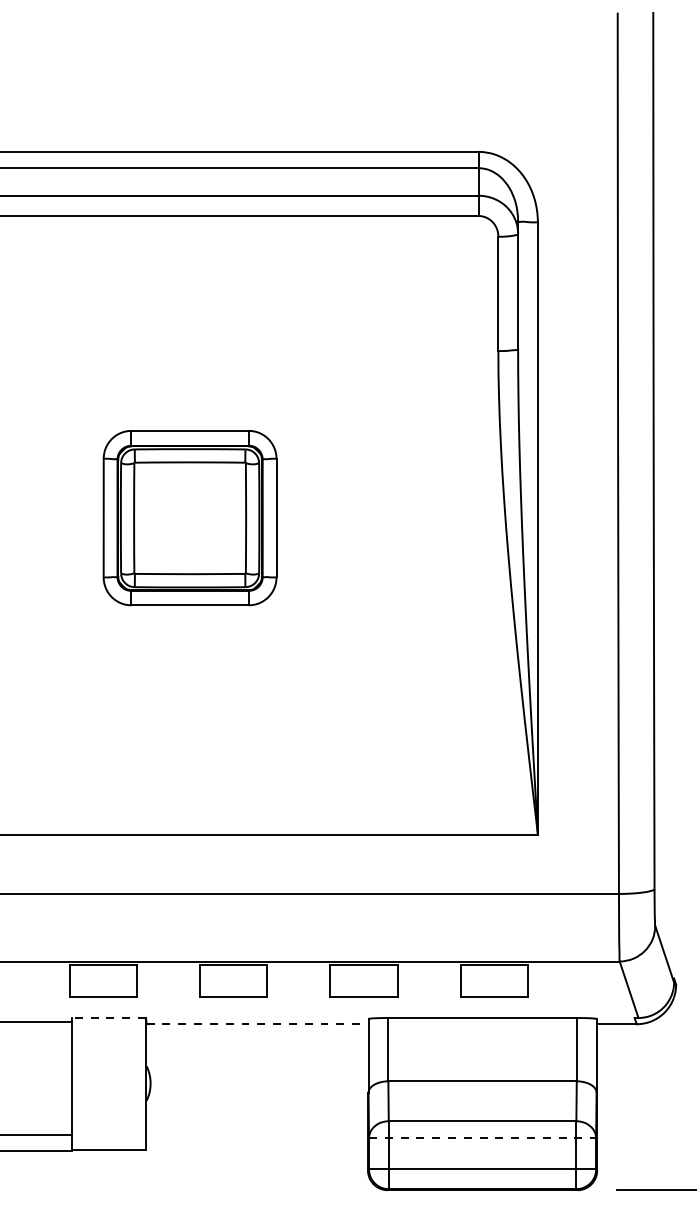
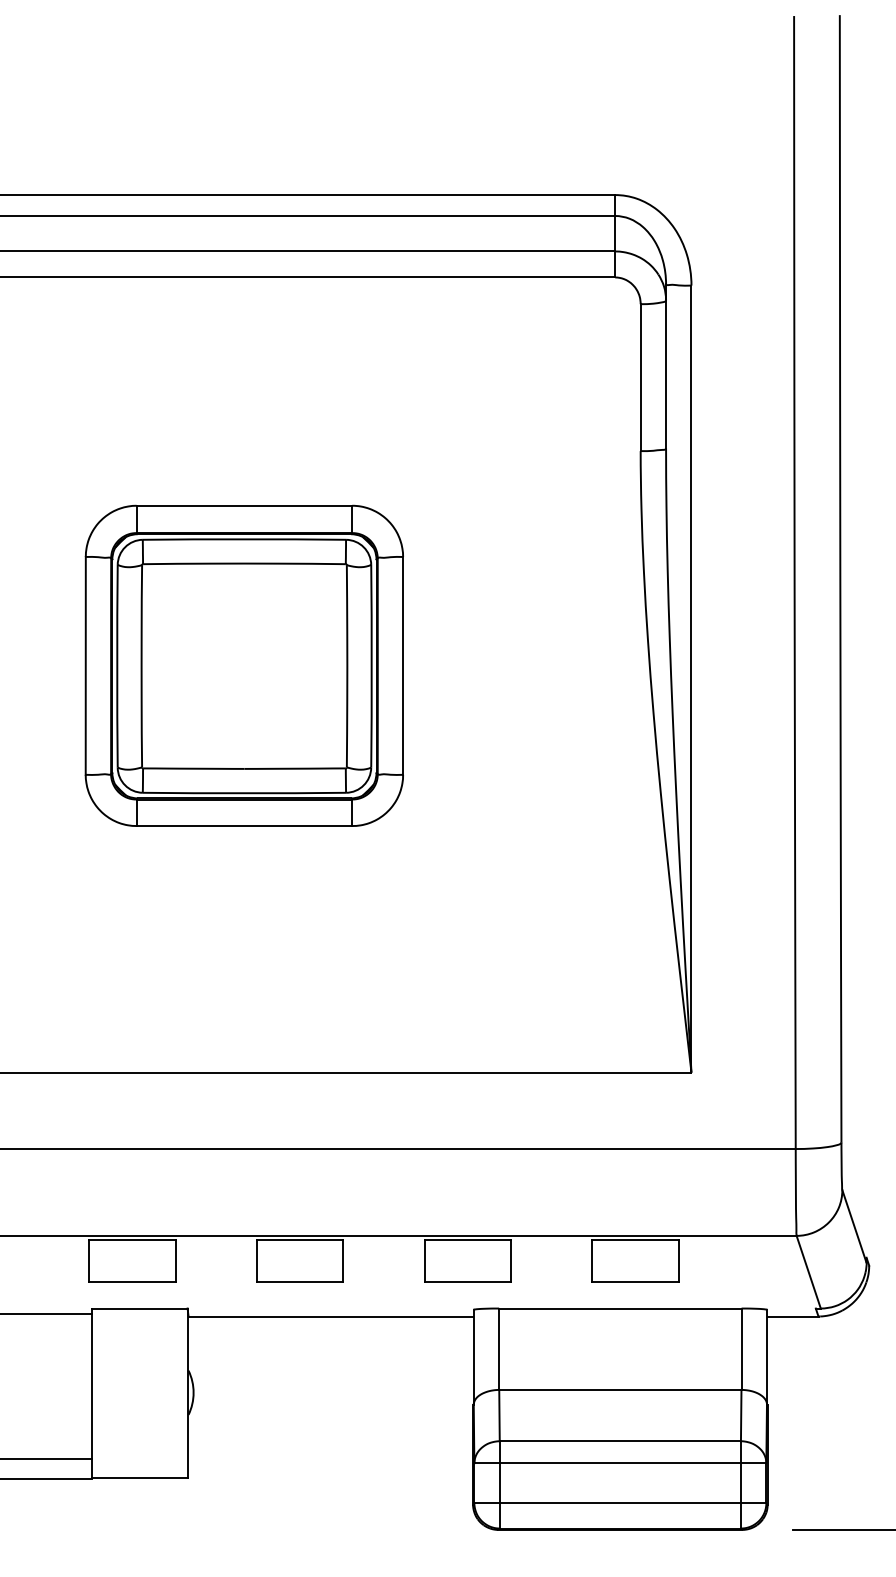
part: (189, 517) -> (243, 665), size x1.43
line: (108, 1018) -> (139, 1309), dashed -> solid
line: (257, 1024) -> (331, 1316), dashed -> solid
line: (482, 1138) -> (620, 1463), dashed -> solid

